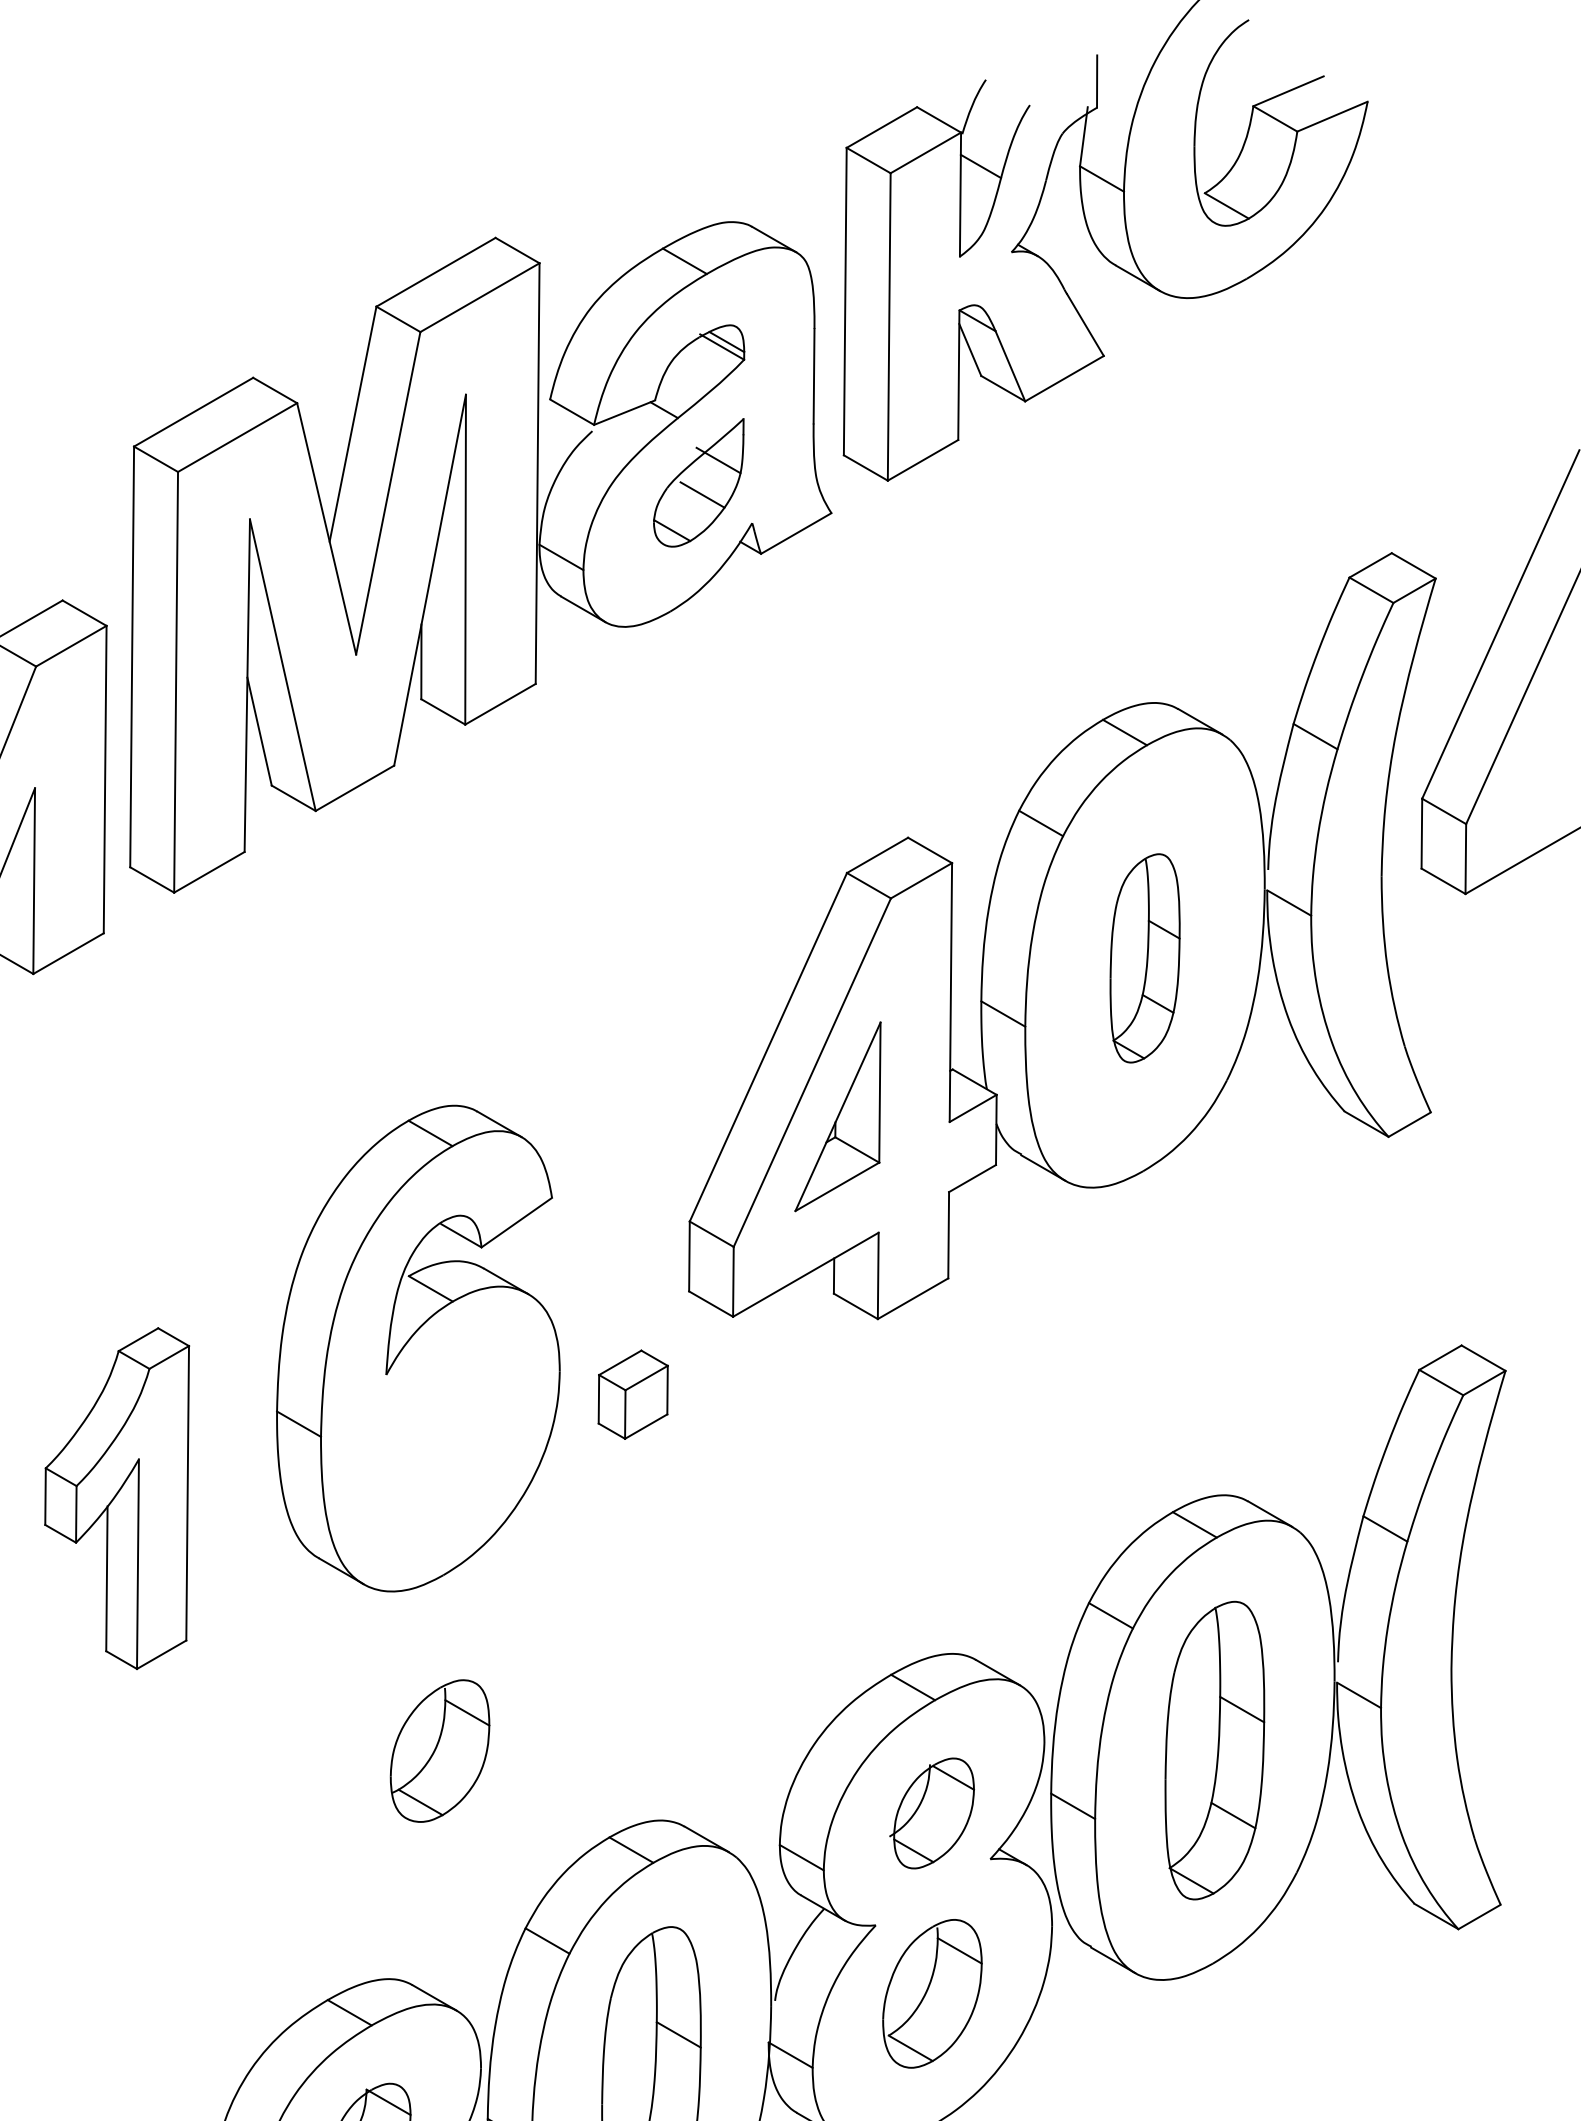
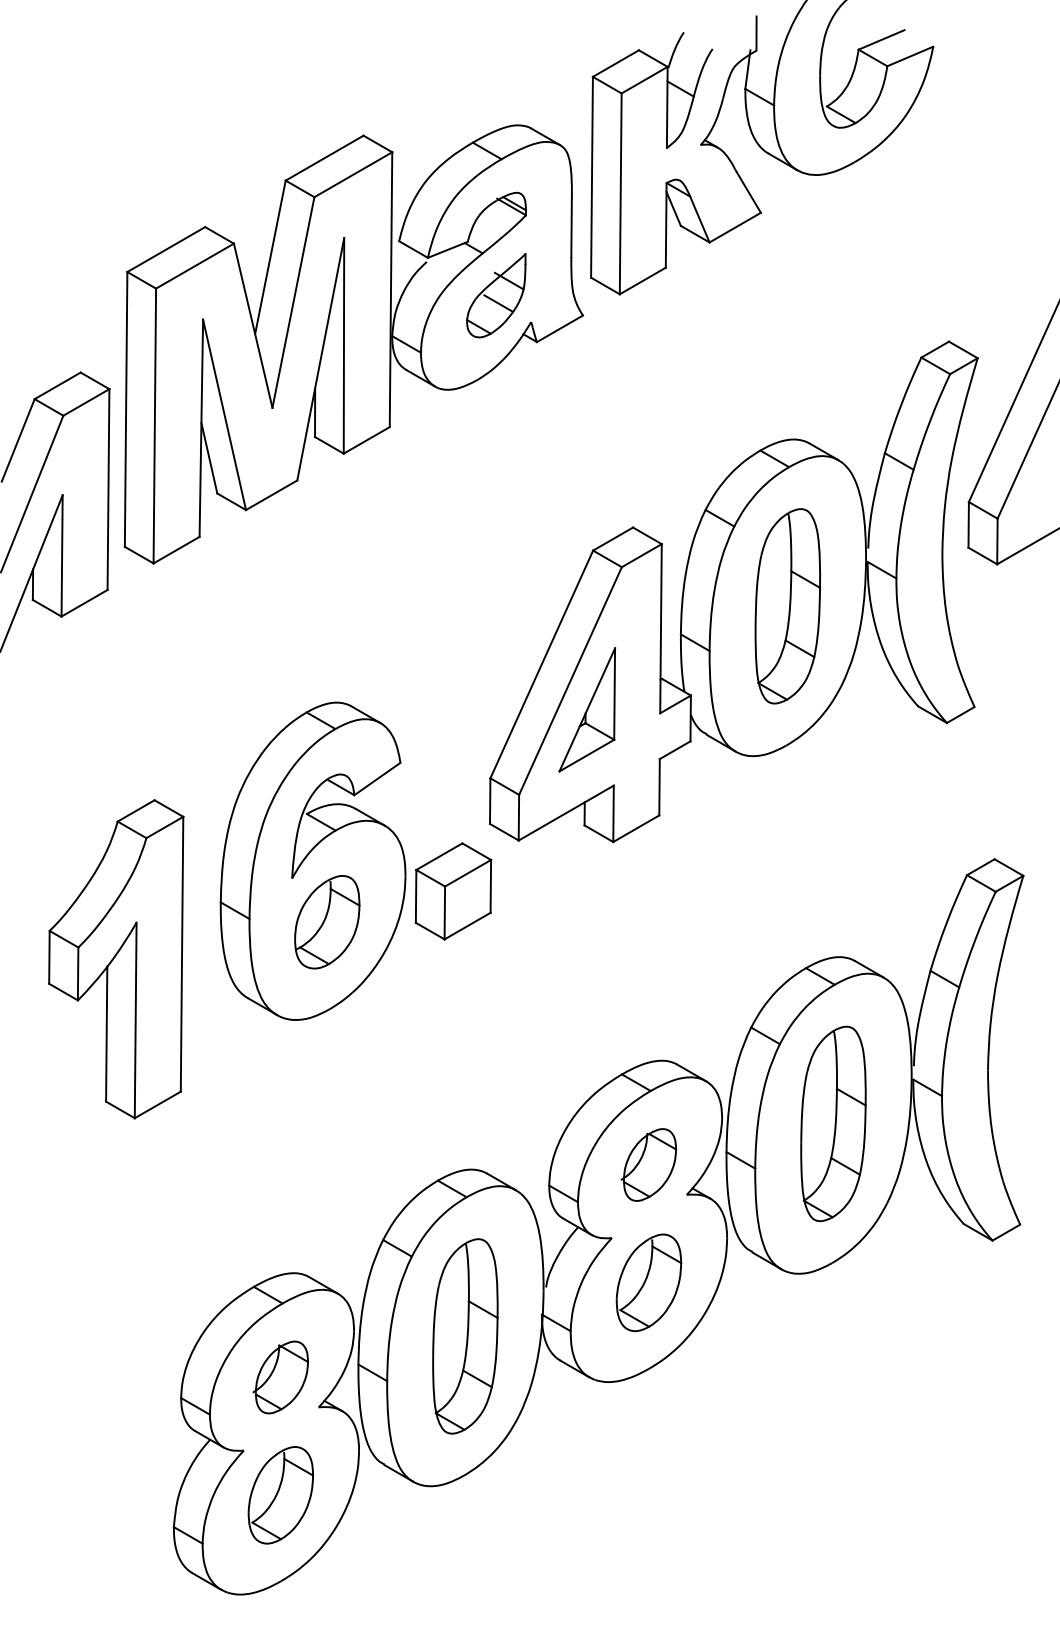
part: (1144, 958) -> (787, 606), size x1.43
part: (633, 1394) -> (453, 891), size x1.67
part: (117, 1498) -> (116, 959), size x1.43
part: (440, 1751) -> (327, 922), moved

